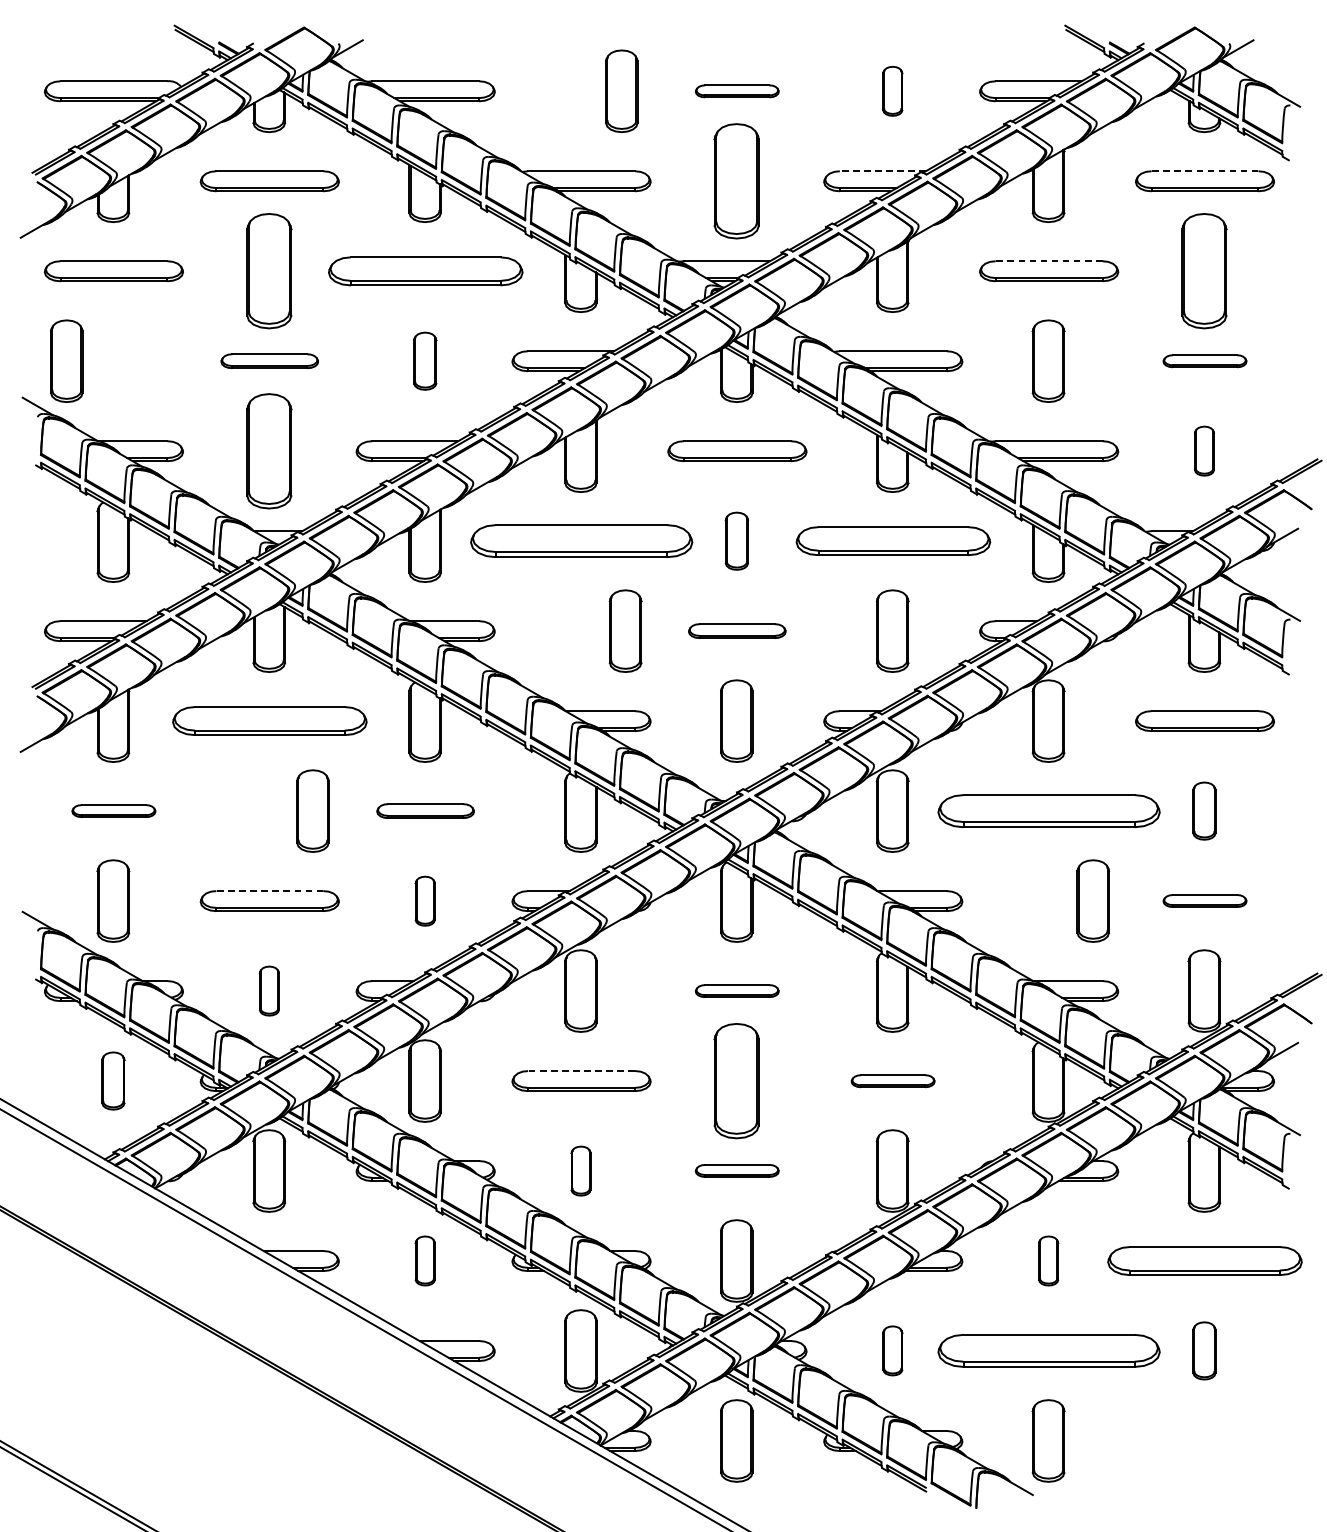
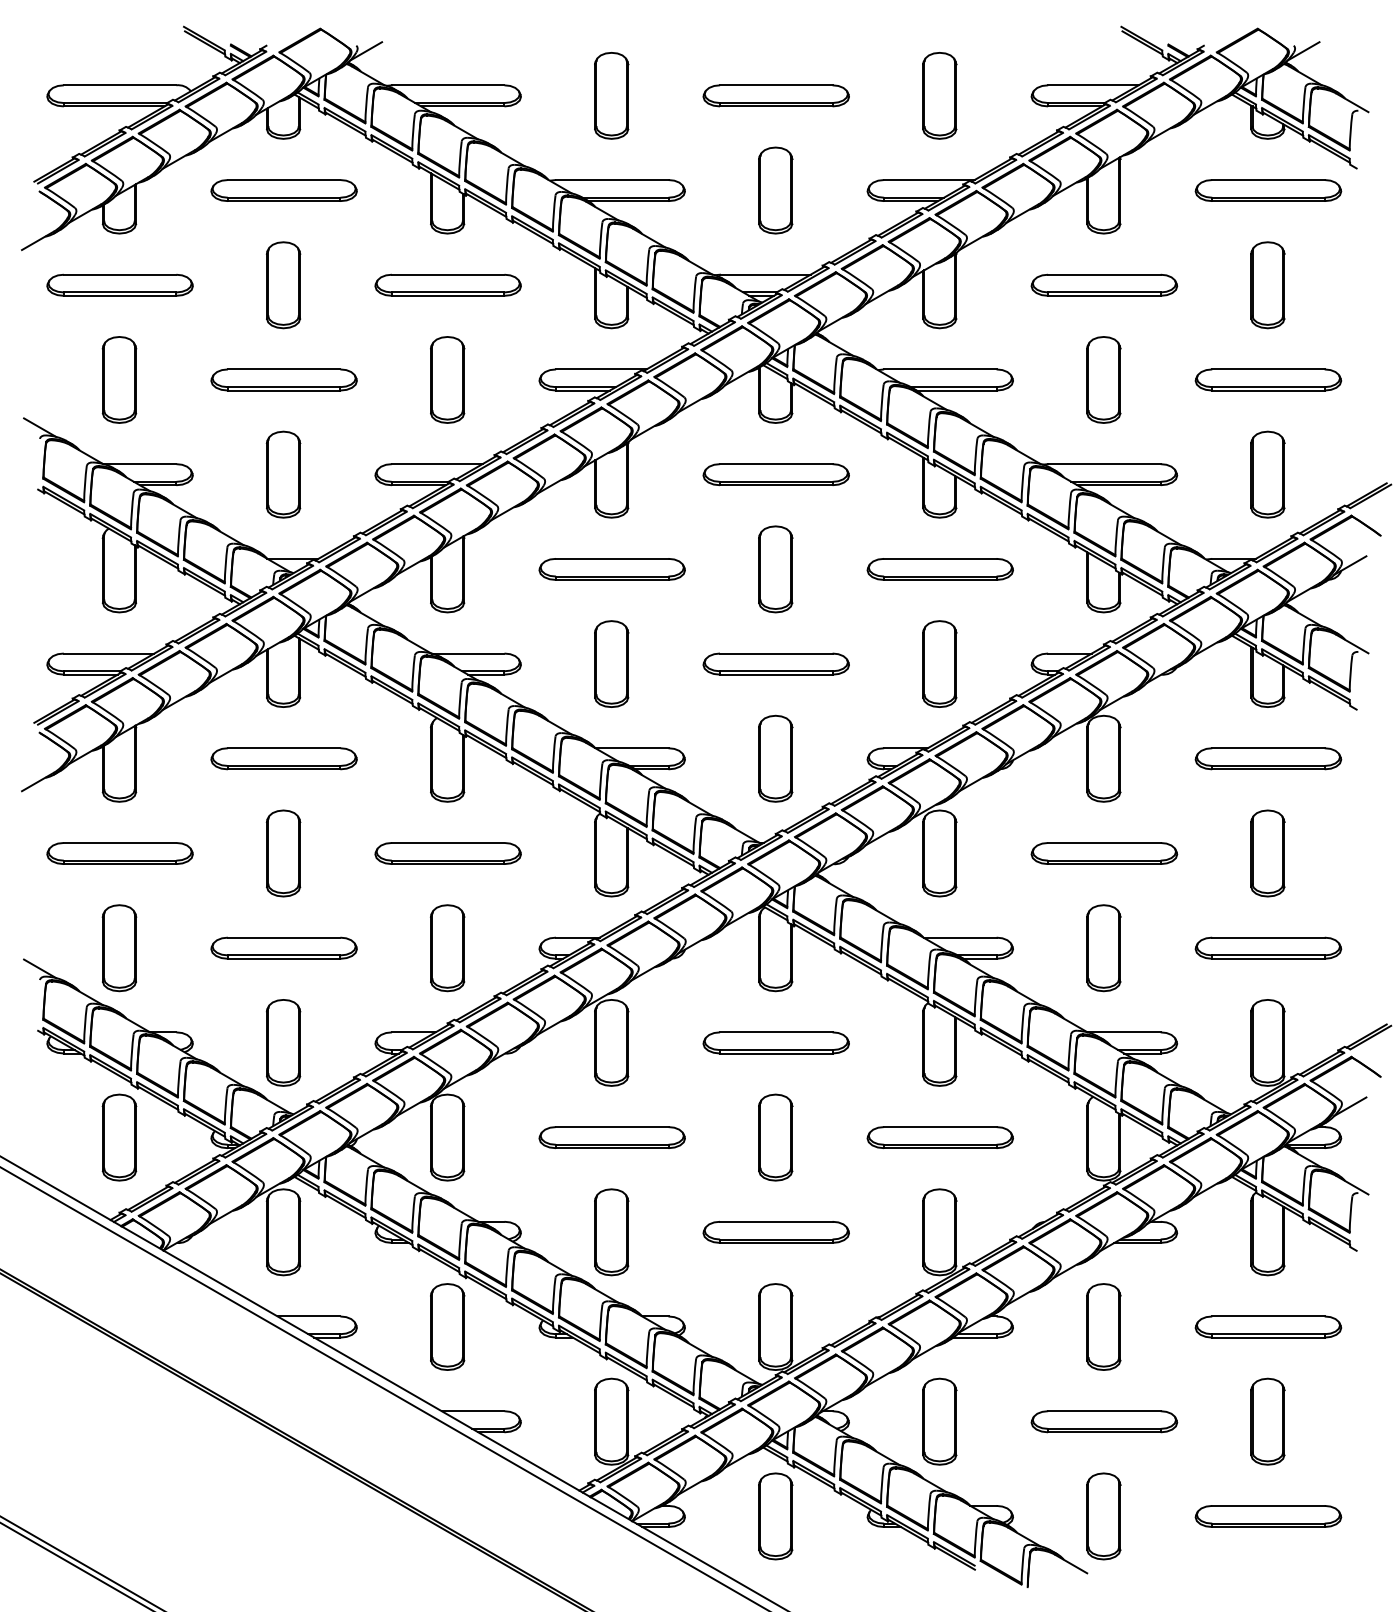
part: (621, 90) -> (611, 95), moved
part: (736, 90) -> (775, 95), size x1.67
part: (892, 90) -> (939, 95), size x1.67
line: (882, 171) -> (928, 180), dashed -> solid
line: (1204, 171) -> (1267, 180), dashed -> solid
part: (736, 181) -> (775, 190), size x0.71
line: (1048, 261) -> (1103, 274), dashed -> solid
part: (425, 270) -> (447, 284), size x0.71
part: (269, 271) -> (283, 285), size x0.71
part: (1204, 271) -> (1267, 285), size x0.71
part: (66, 360) -> (119, 379), moved
part: (269, 360) -> (283, 379), size x1.43
part: (425, 360) -> (447, 379), size x1.43
part: (1205, 360) -> (1268, 379), size x1.67
part: (269, 451) -> (283, 474), size x0.71
part: (1204, 451) -> (1267, 474), size x1.67
part: (580, 541) -> (611, 569), size x0.62
part: (736, 541) -> (775, 569), size x1.43
part: (892, 541) -> (939, 569), size x0.71
part: (625, 630) -> (611, 663), moved
part: (736, 630) -> (775, 663), size x1.43
part: (269, 720) -> (283, 758), size x0.71
part: (113, 811) -> (119, 853), size x1.67
part: (312, 811) -> (283, 853), moved
part: (425, 811) -> (447, 853), size x1.43
part: (1049, 811) -> (1104, 853), size x0.62
part: (1204, 811) -> (1267, 853), size x1.43
line: (269, 890) -> (283, 937), dashed -> solid
part: (1205, 900) -> (1268, 947), size x1.67
part: (425, 901) -> (447, 948), size x1.67
part: (1092, 901) -> (1103, 948), moved
part: (269, 990) -> (283, 1042), size x1.67
part: (736, 990) -> (775, 1042), size x1.67
line: (580, 1071) -> (611, 1127), dashed -> solid
part: (113, 1080) -> (119, 1137), size x1.43
part: (736, 1080) -> (775, 1137), size x0.71
part: (892, 1080) -> (939, 1137), size x1.67
part: (736, 1170) -> (775, 1231), size x1.67
part: (580, 1171) -> (611, 1232), size x1.67
part: (425, 1260) -> (447, 1326), size x1.67
part: (1048, 1260) -> (1103, 1326), size x1.67
part: (1205, 1260) -> (1268, 1326), size x0.71
part: (892, 1350) -> (939, 1421), size x1.67
part: (1049, 1350) -> (1104, 1421), size x0.62
part: (1204, 1350) -> (1267, 1421), size x1.43
part: (1205, 1441) -> (1268, 1516), added

